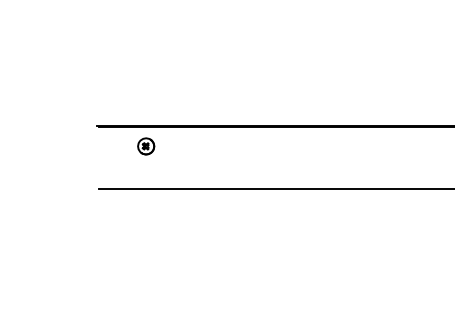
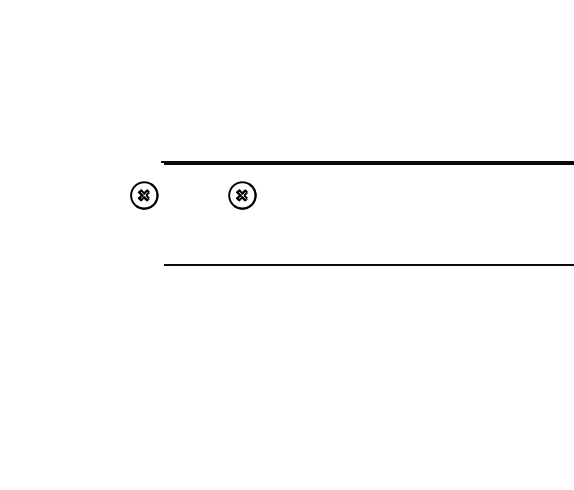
part: (86, 146) -> (144, 195), added

